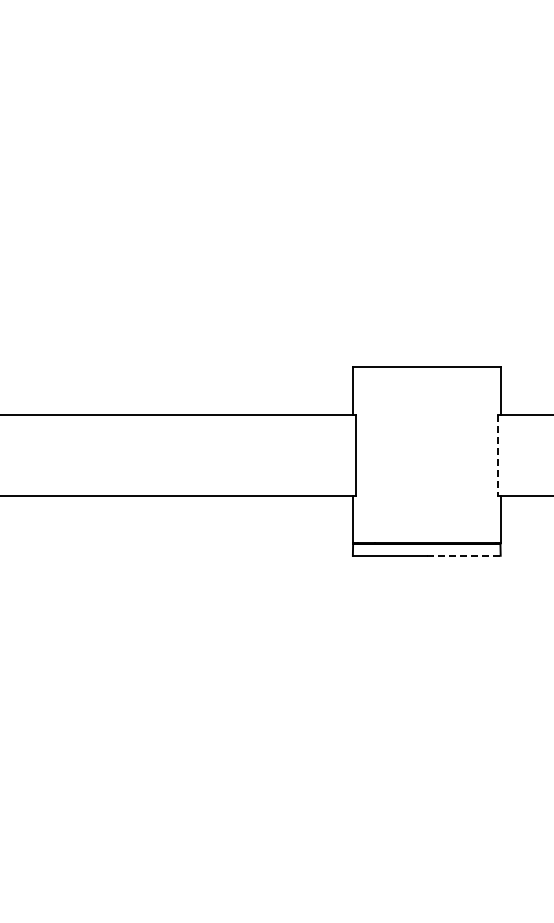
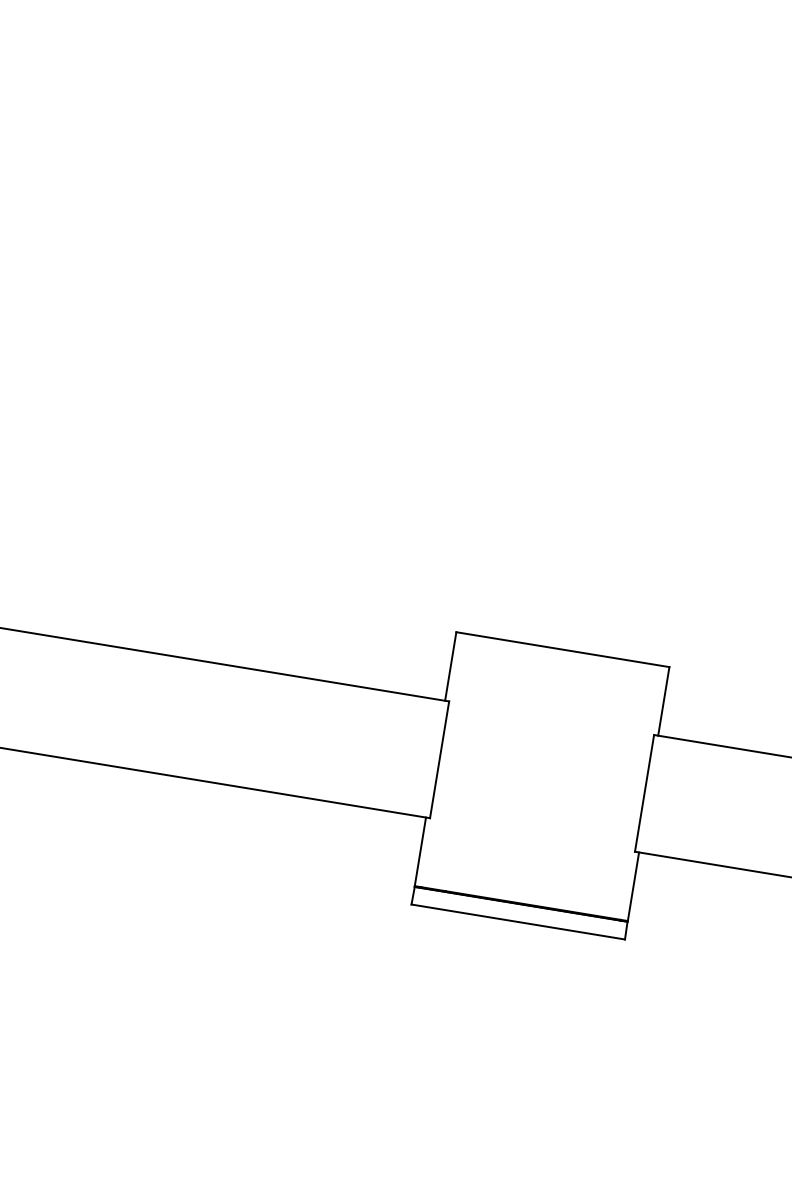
line: (497, 455) -> (644, 793), dashed -> solid
line: (463, 555) -> (571, 930), dashed -> solid

